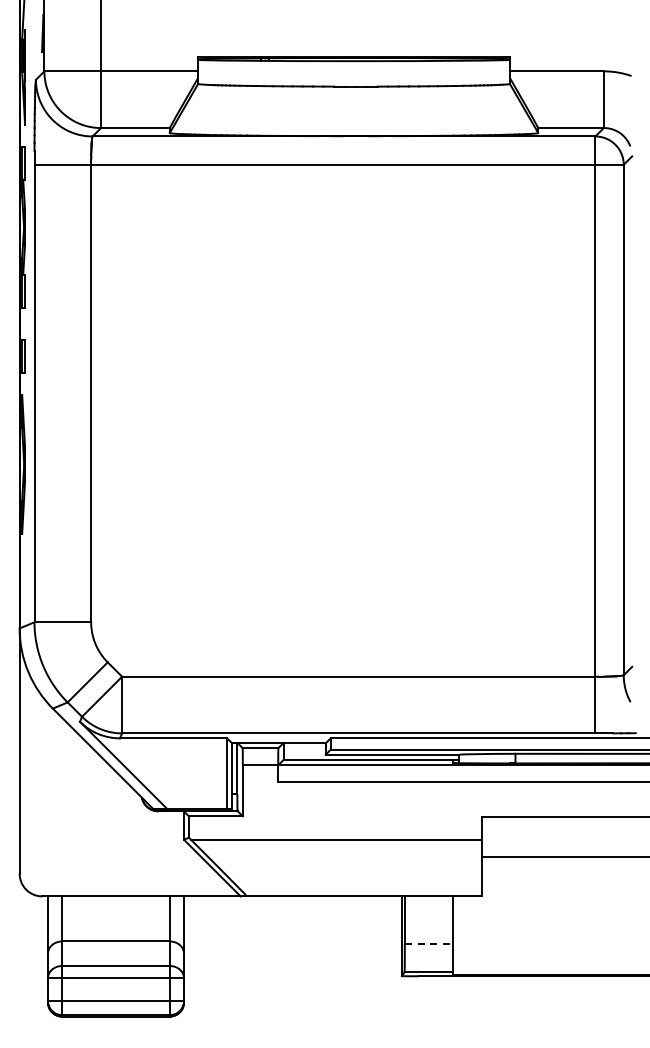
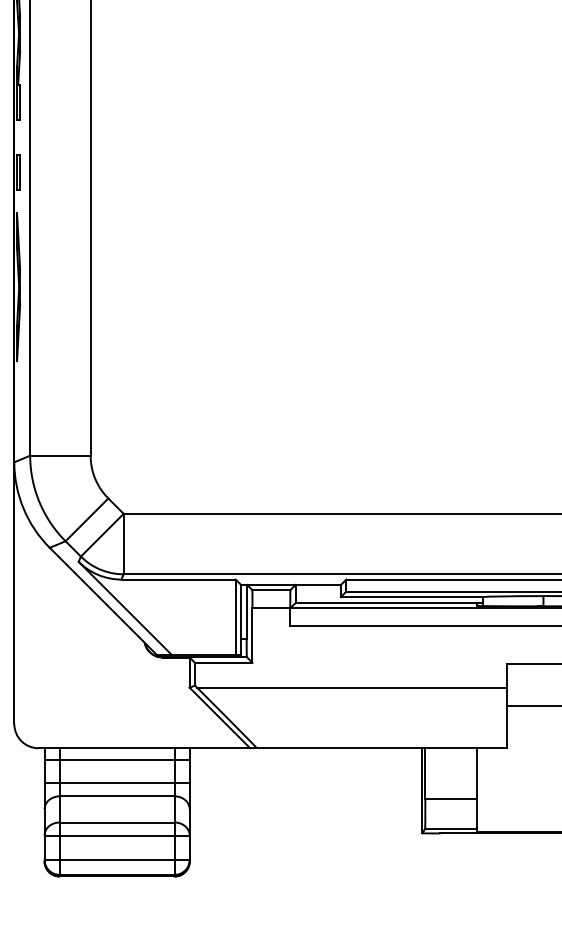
line: (115, 907) -> (116, 760), added
line: (115, 929) -> (116, 783), added
line: (429, 943) -> (451, 798), dashed -> solid

